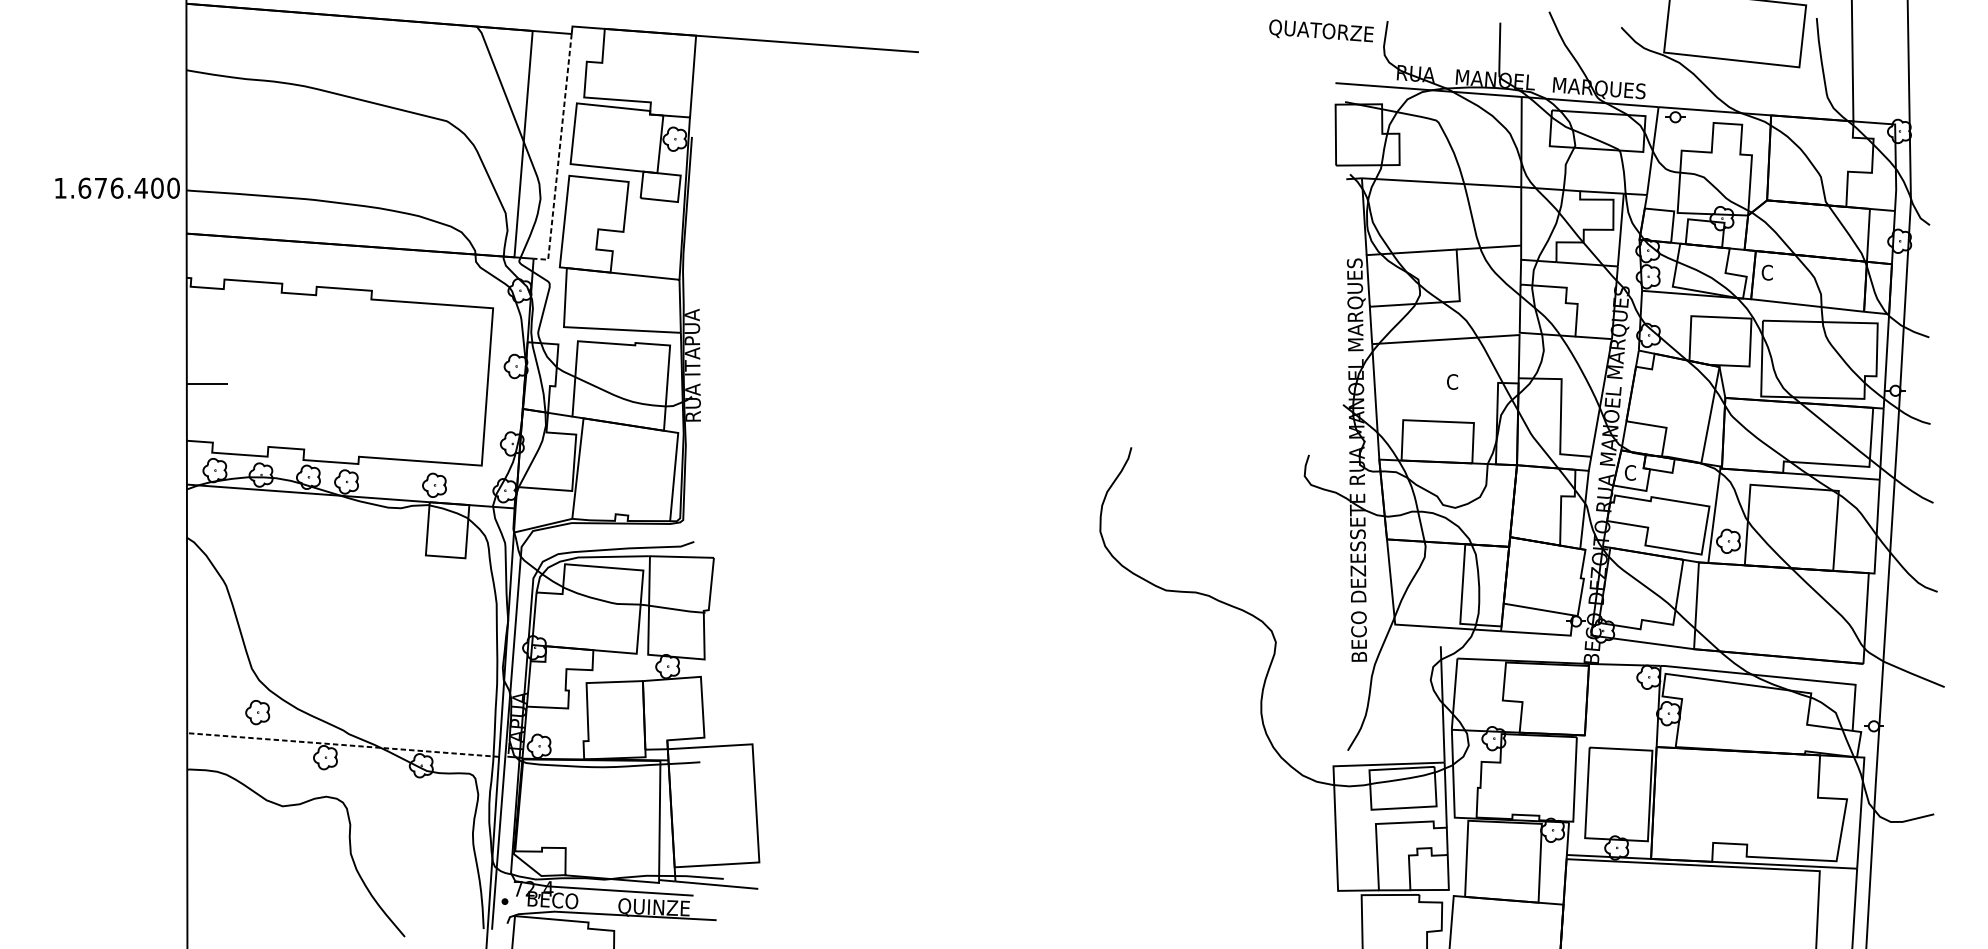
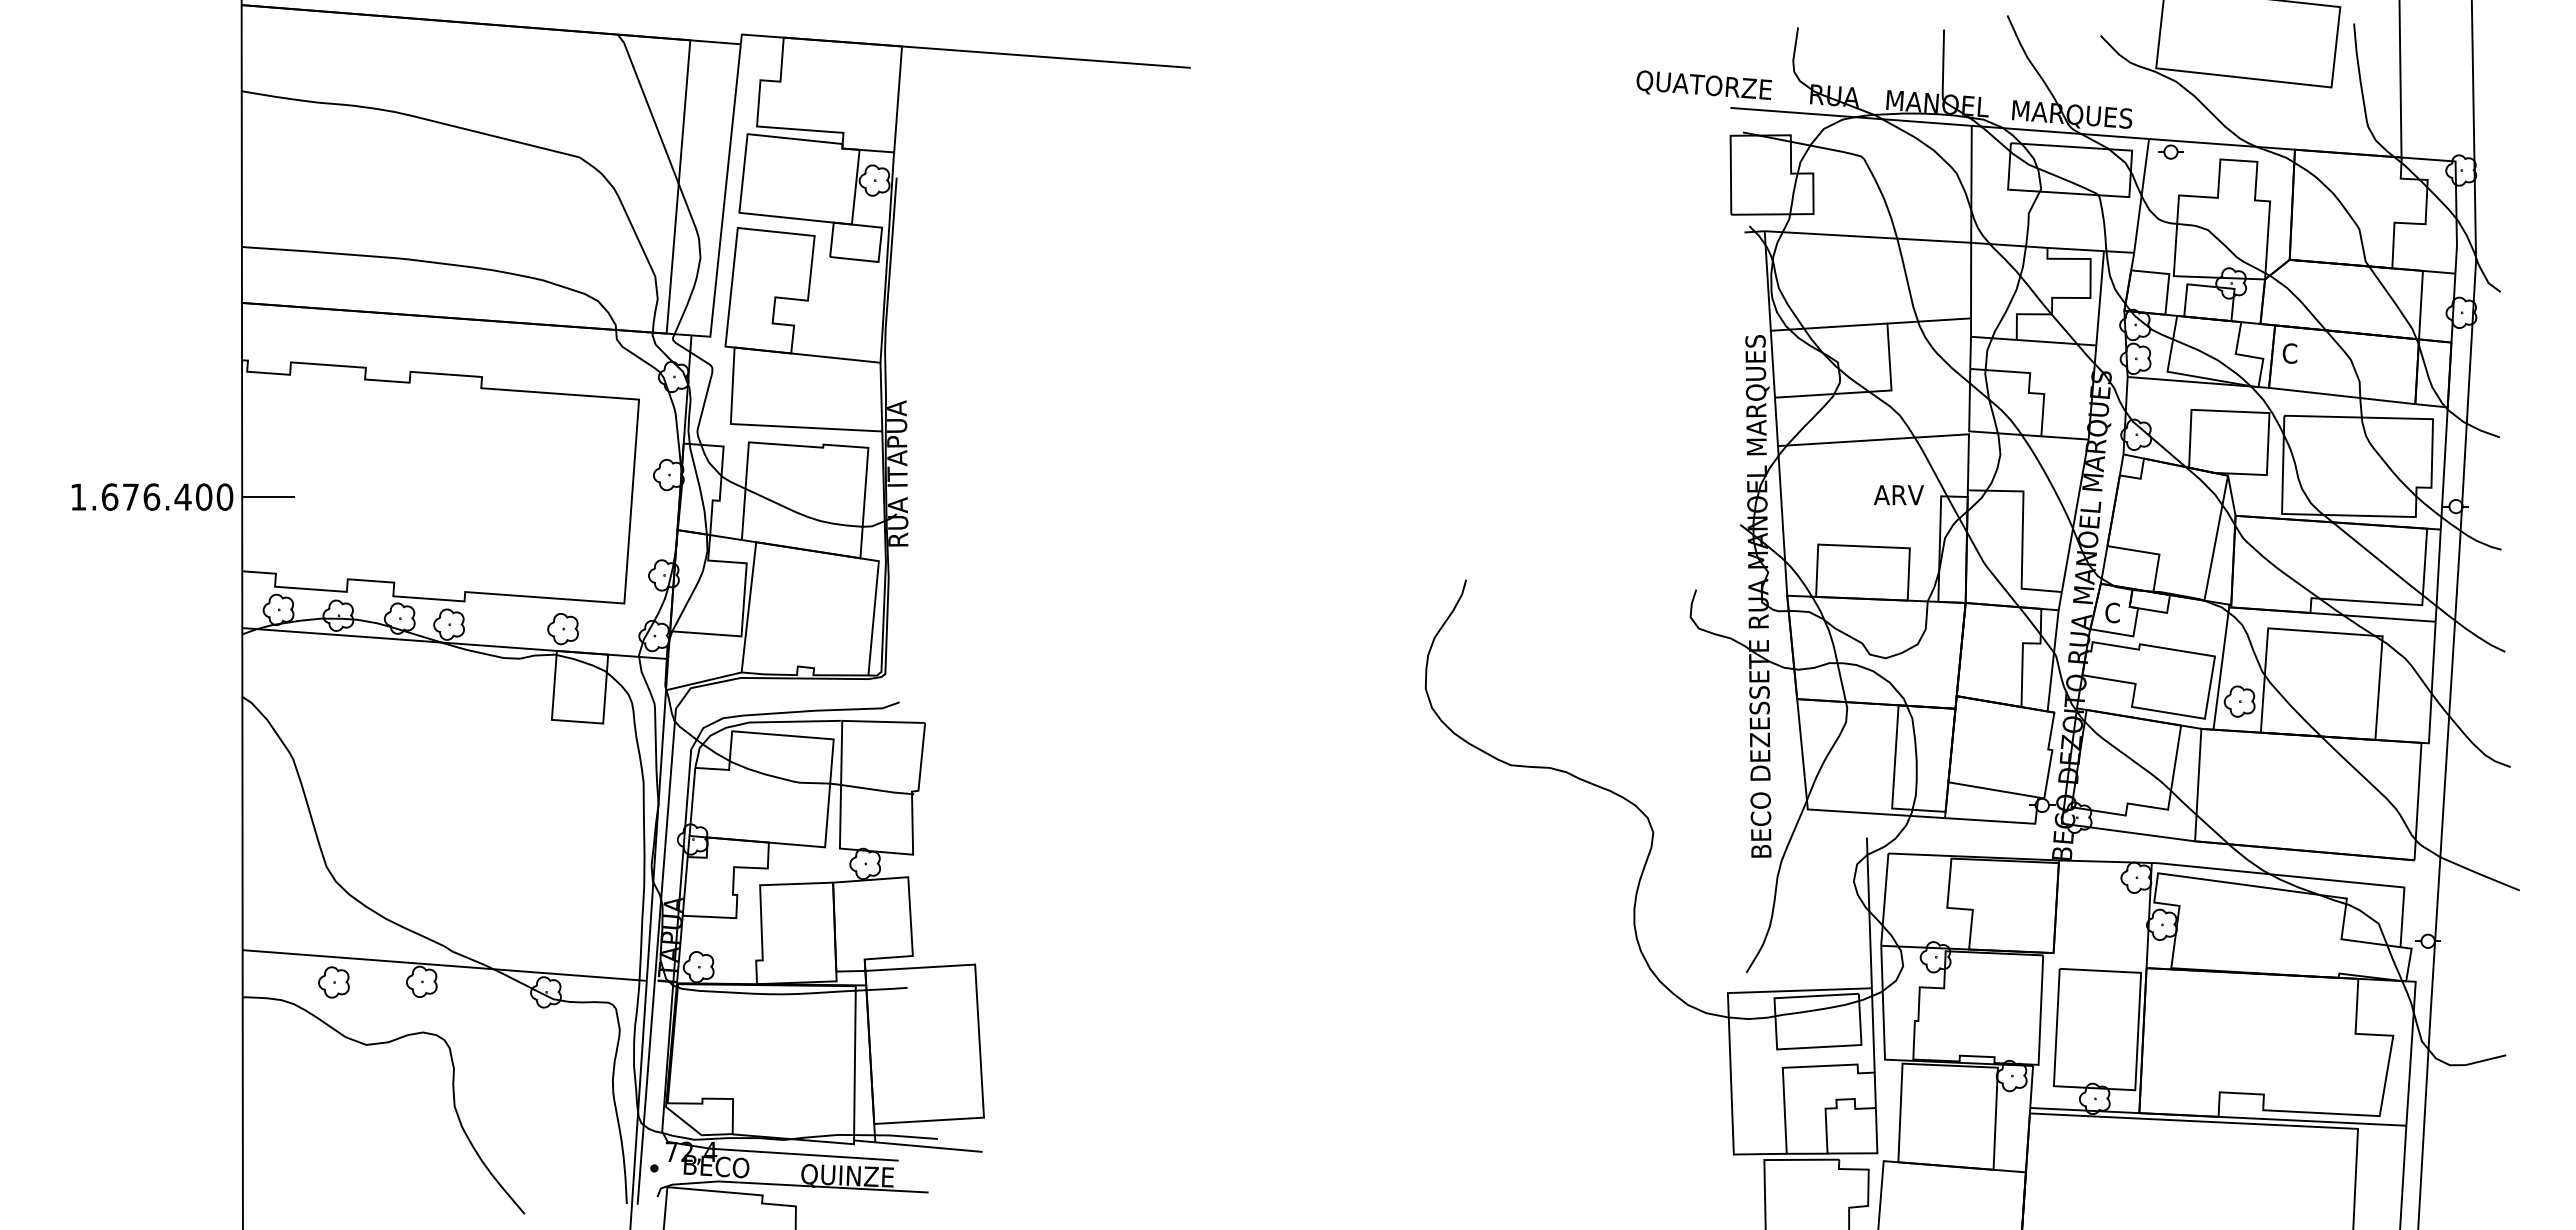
text: (1321, 30) -> (1704, 84), moved
line: (559, 153) -> (724, 199), dashed -> solid
text: (117, 187) -> (152, 496), moved
text: (1465, 381) -> (1898, 494), C -> ARV
part: (257, 712) -> (333, 982), moved
line: (342, 745) -> (444, 965), dashed -> solid

